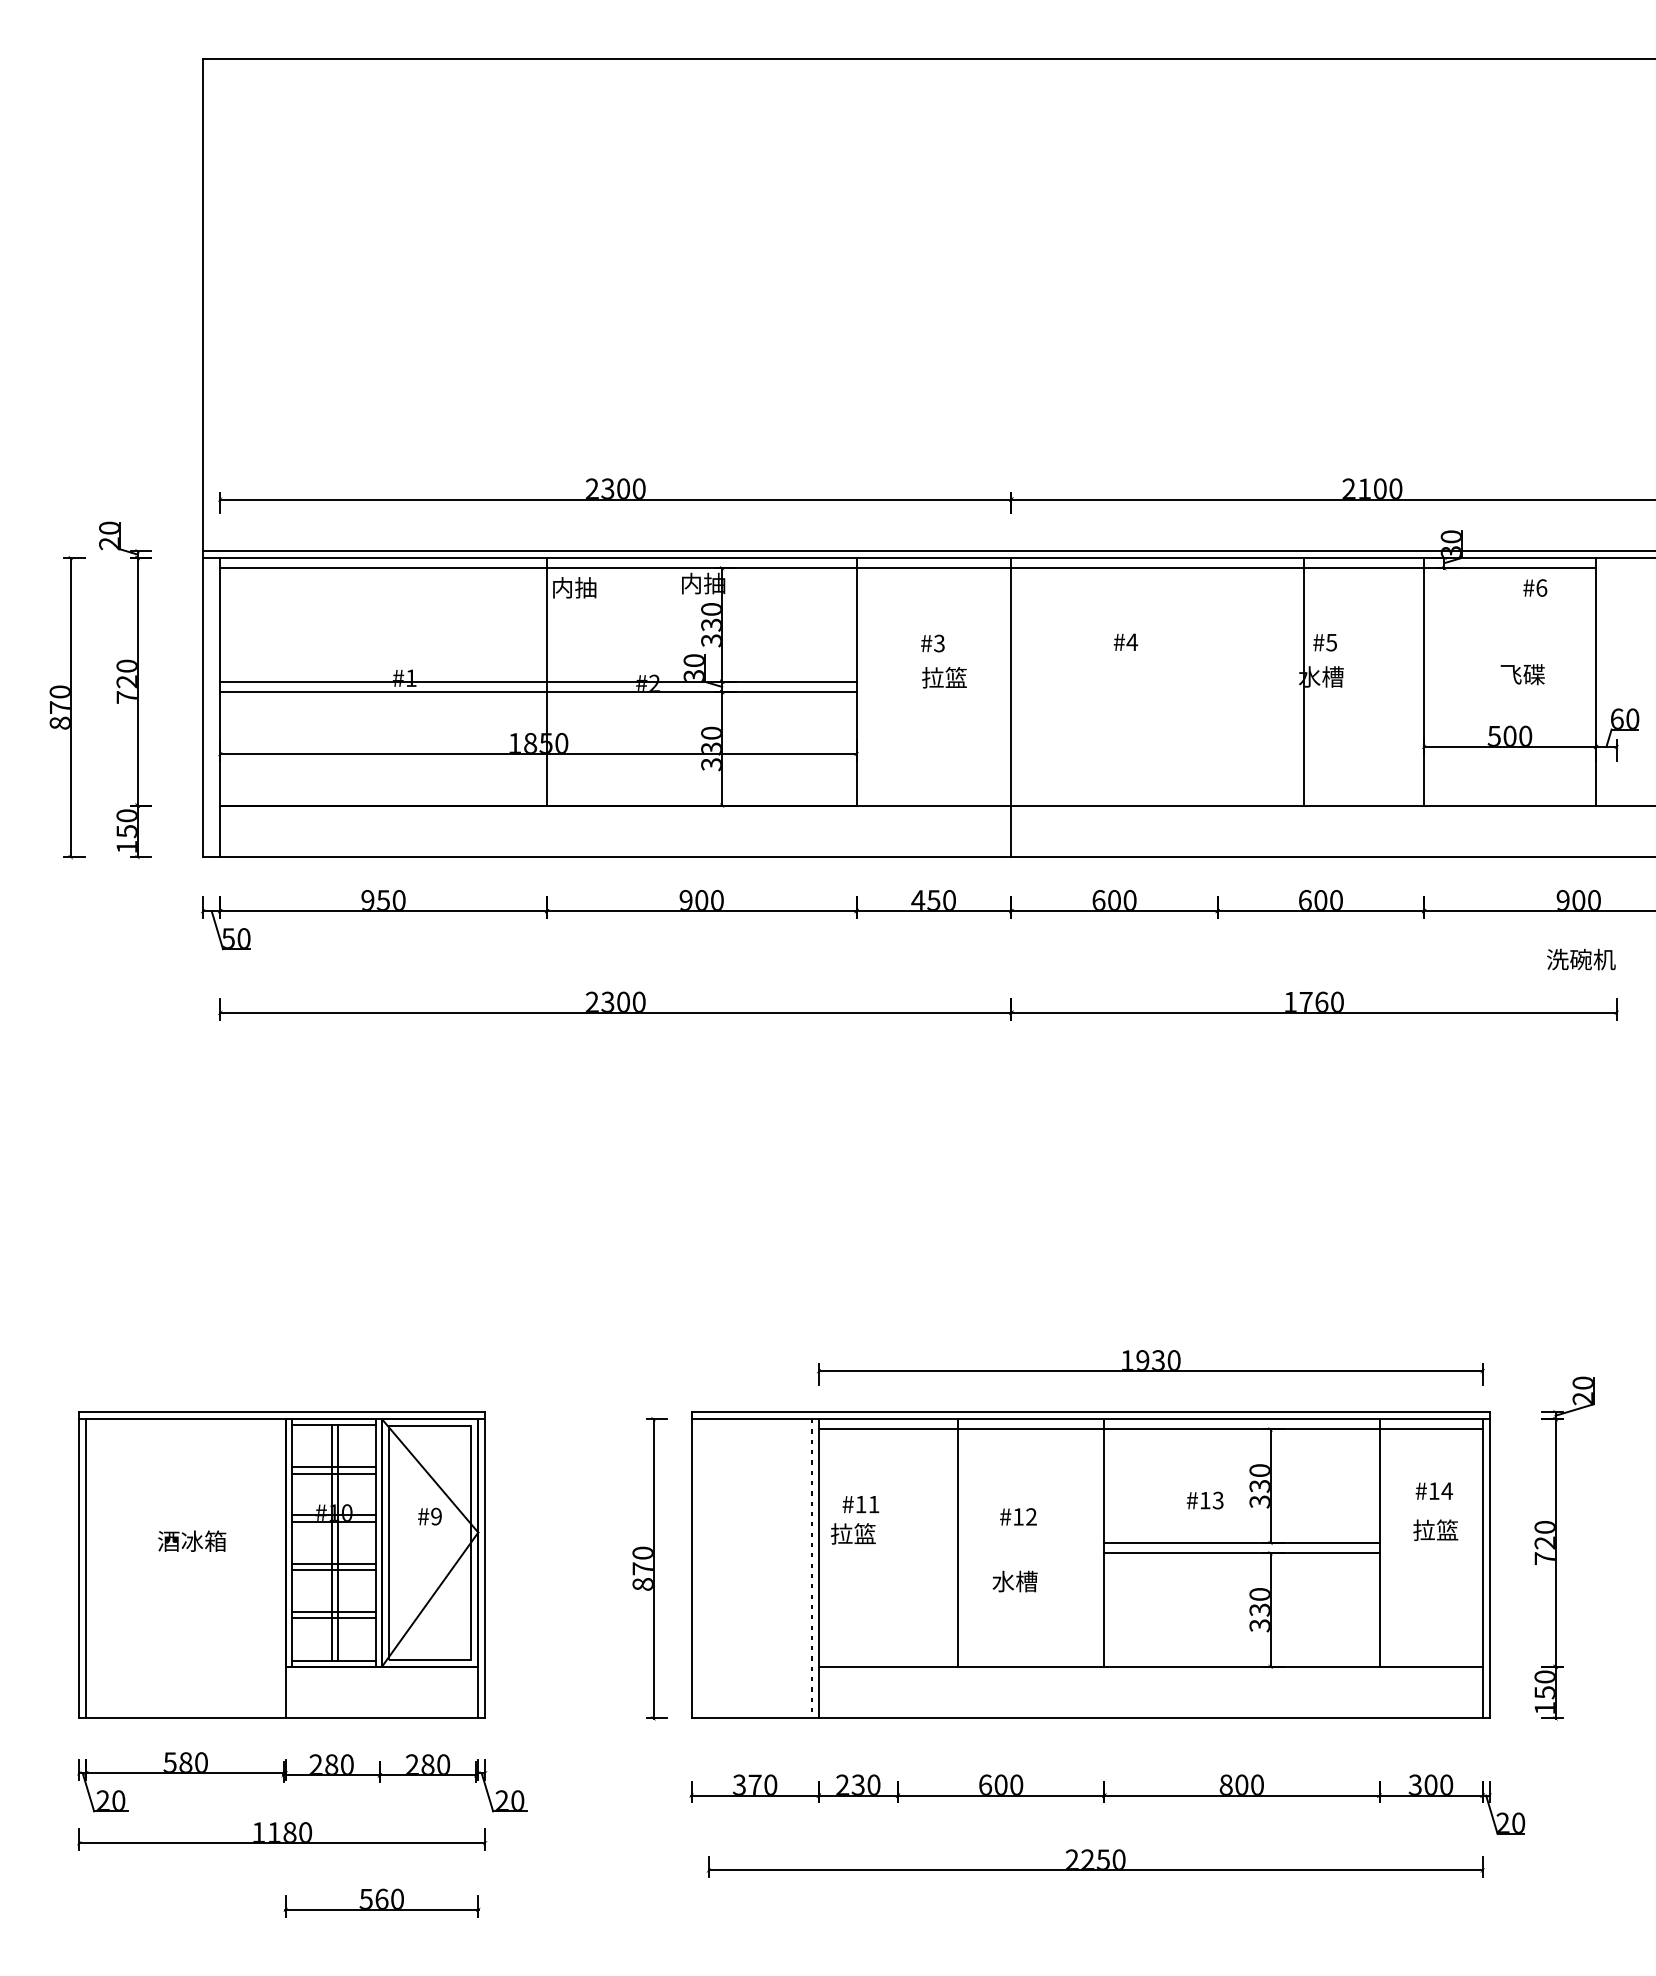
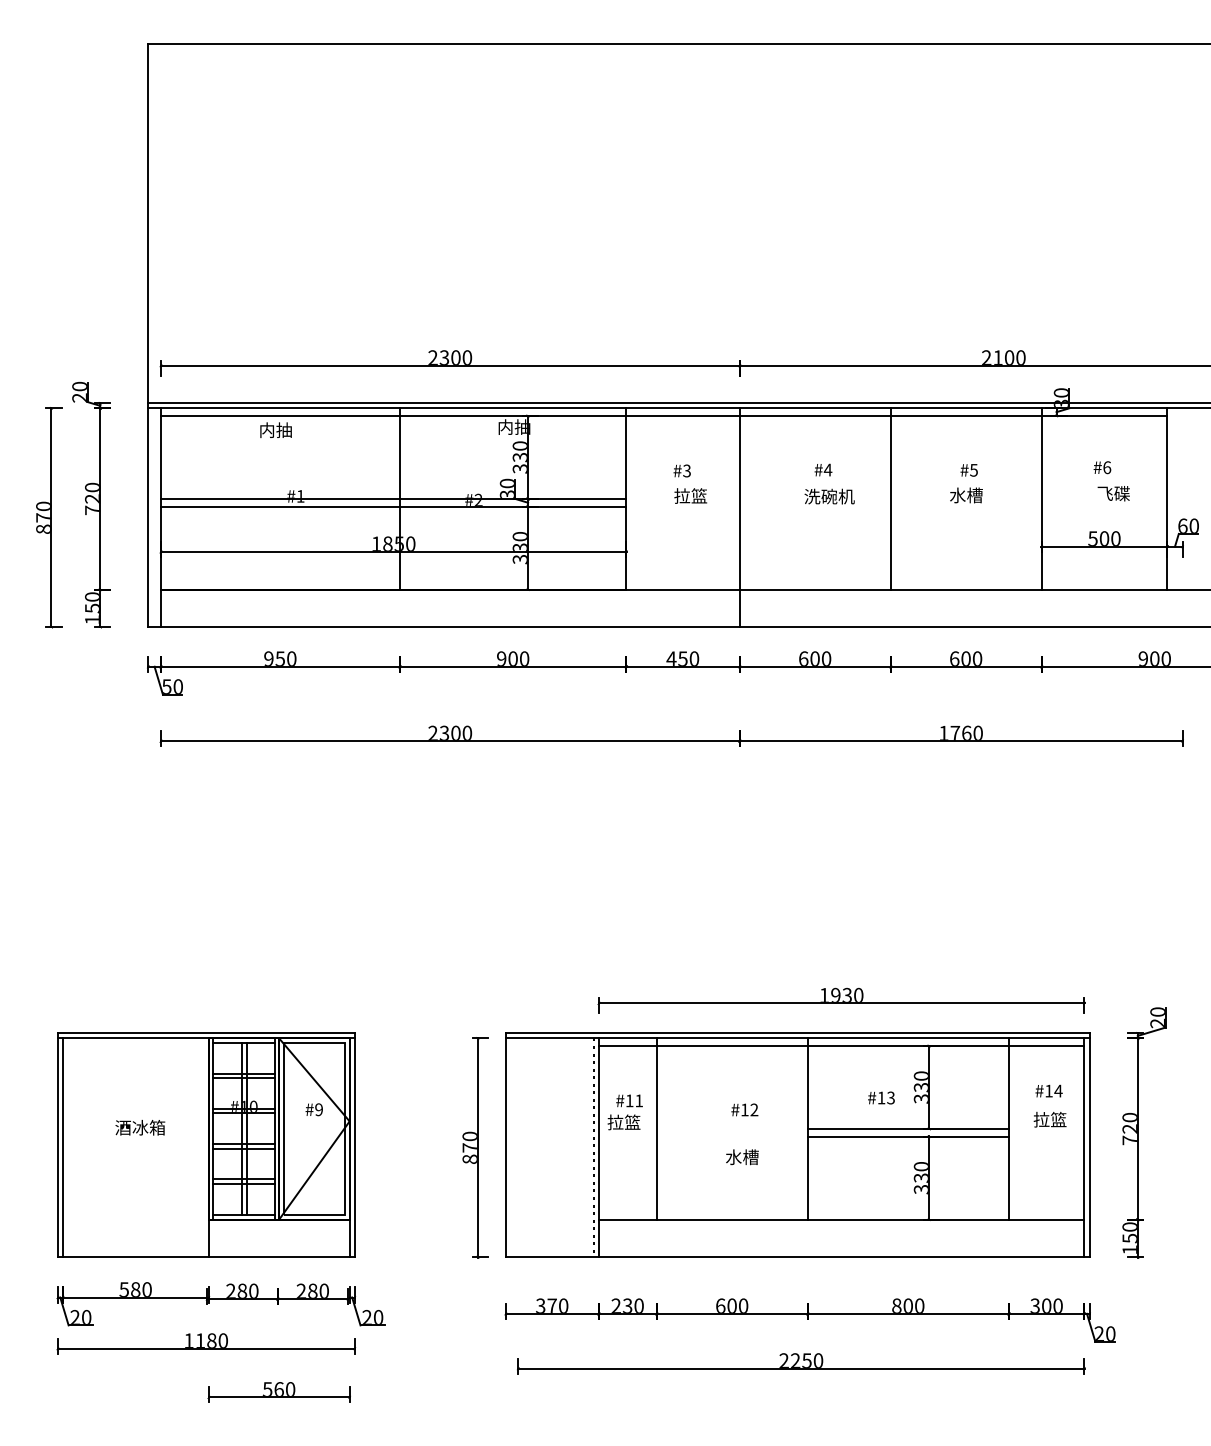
text: (574, 587) -> (275, 429), moved
text: (1535, 587) -> (1102, 467), moved
line: (1303, 681) -> (890, 498), moved
text: (1581, 959) -> (829, 496), moved
line: (957, 1542) -> (656, 1128), moved

